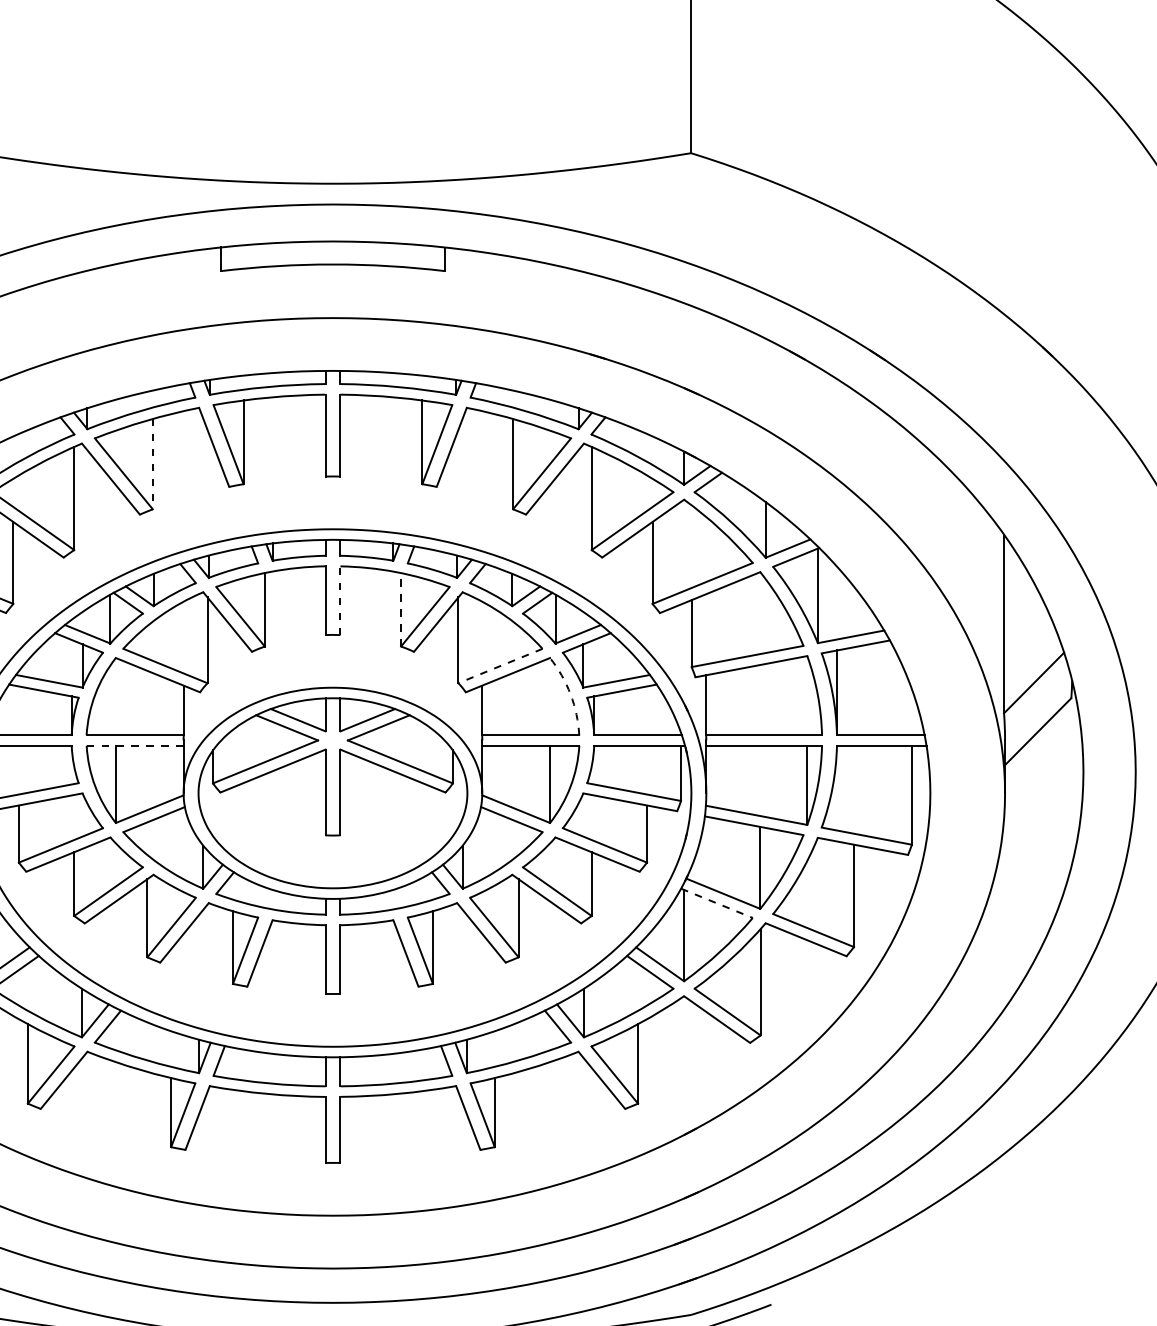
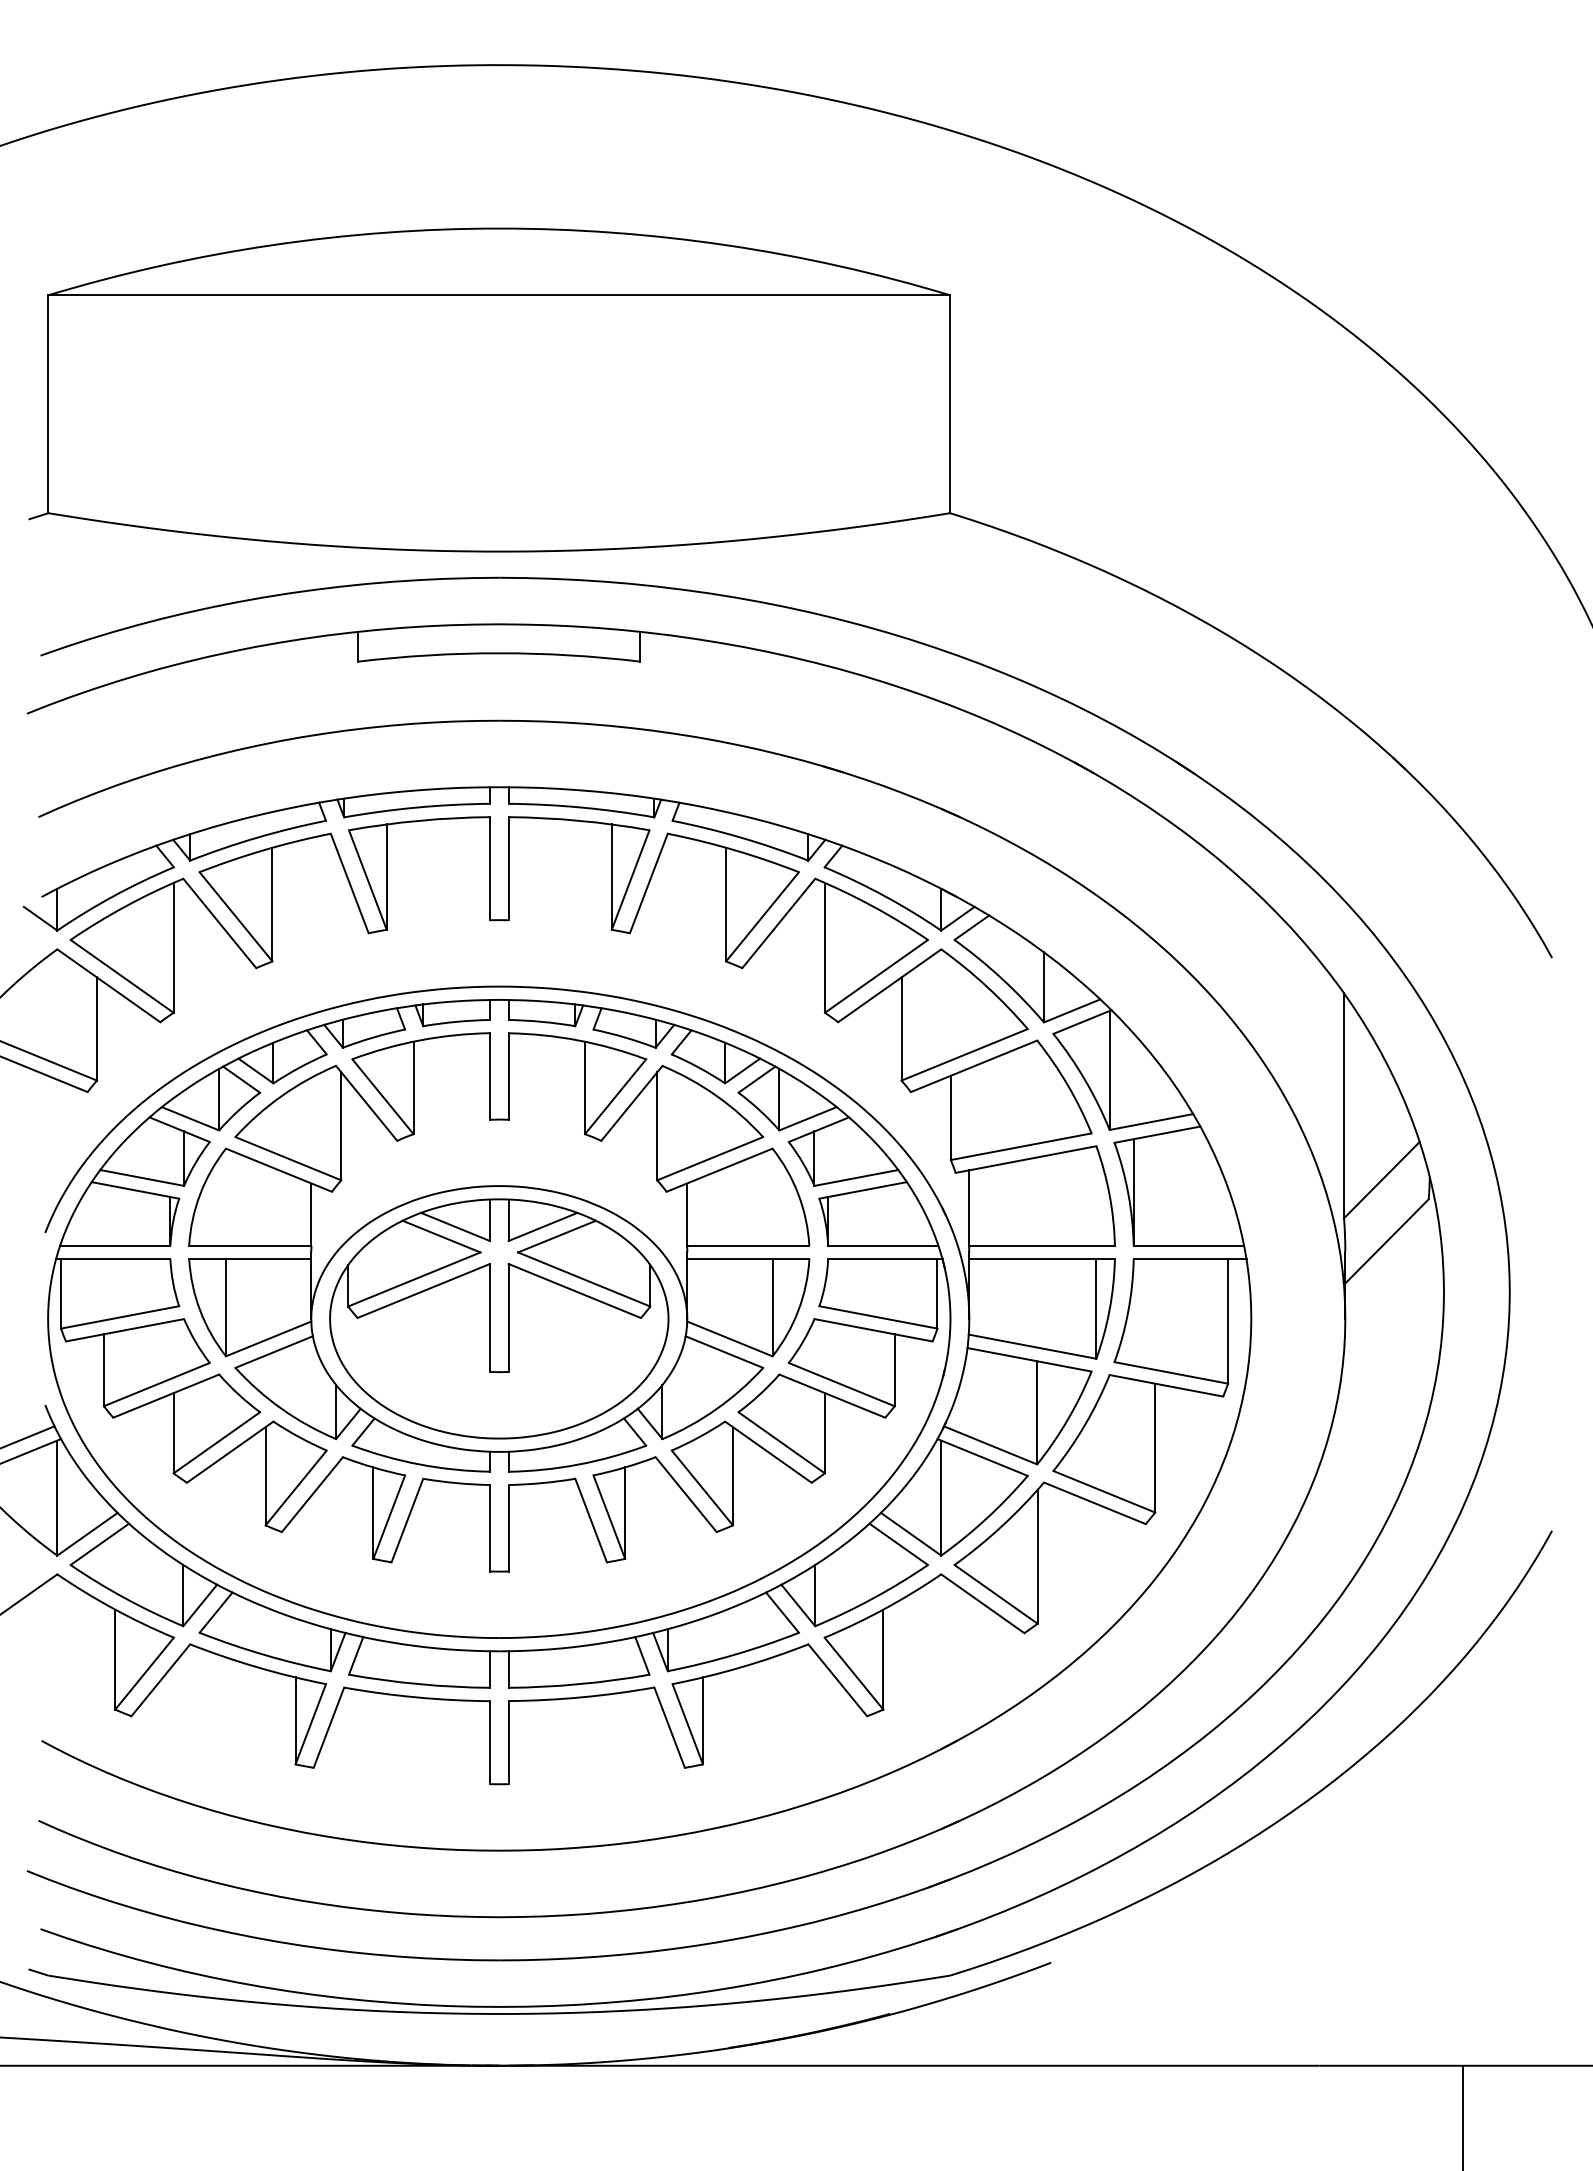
line: (152, 464) -> (272, 904), dashed -> solid
line: (340, 599) -> (508, 1075), dashed -> solid
line: (401, 609) -> (585, 1087), dashed -> solid
line: (499, 665) -> (709, 1158), dashed -> solid
arc: (570, 694) -> (798, 1194), dashed -> solid
line: (135, 746) -> (250, 1259), dashed -> solid
line: (716, 903) -> (982, 1457), dashed -> solid

